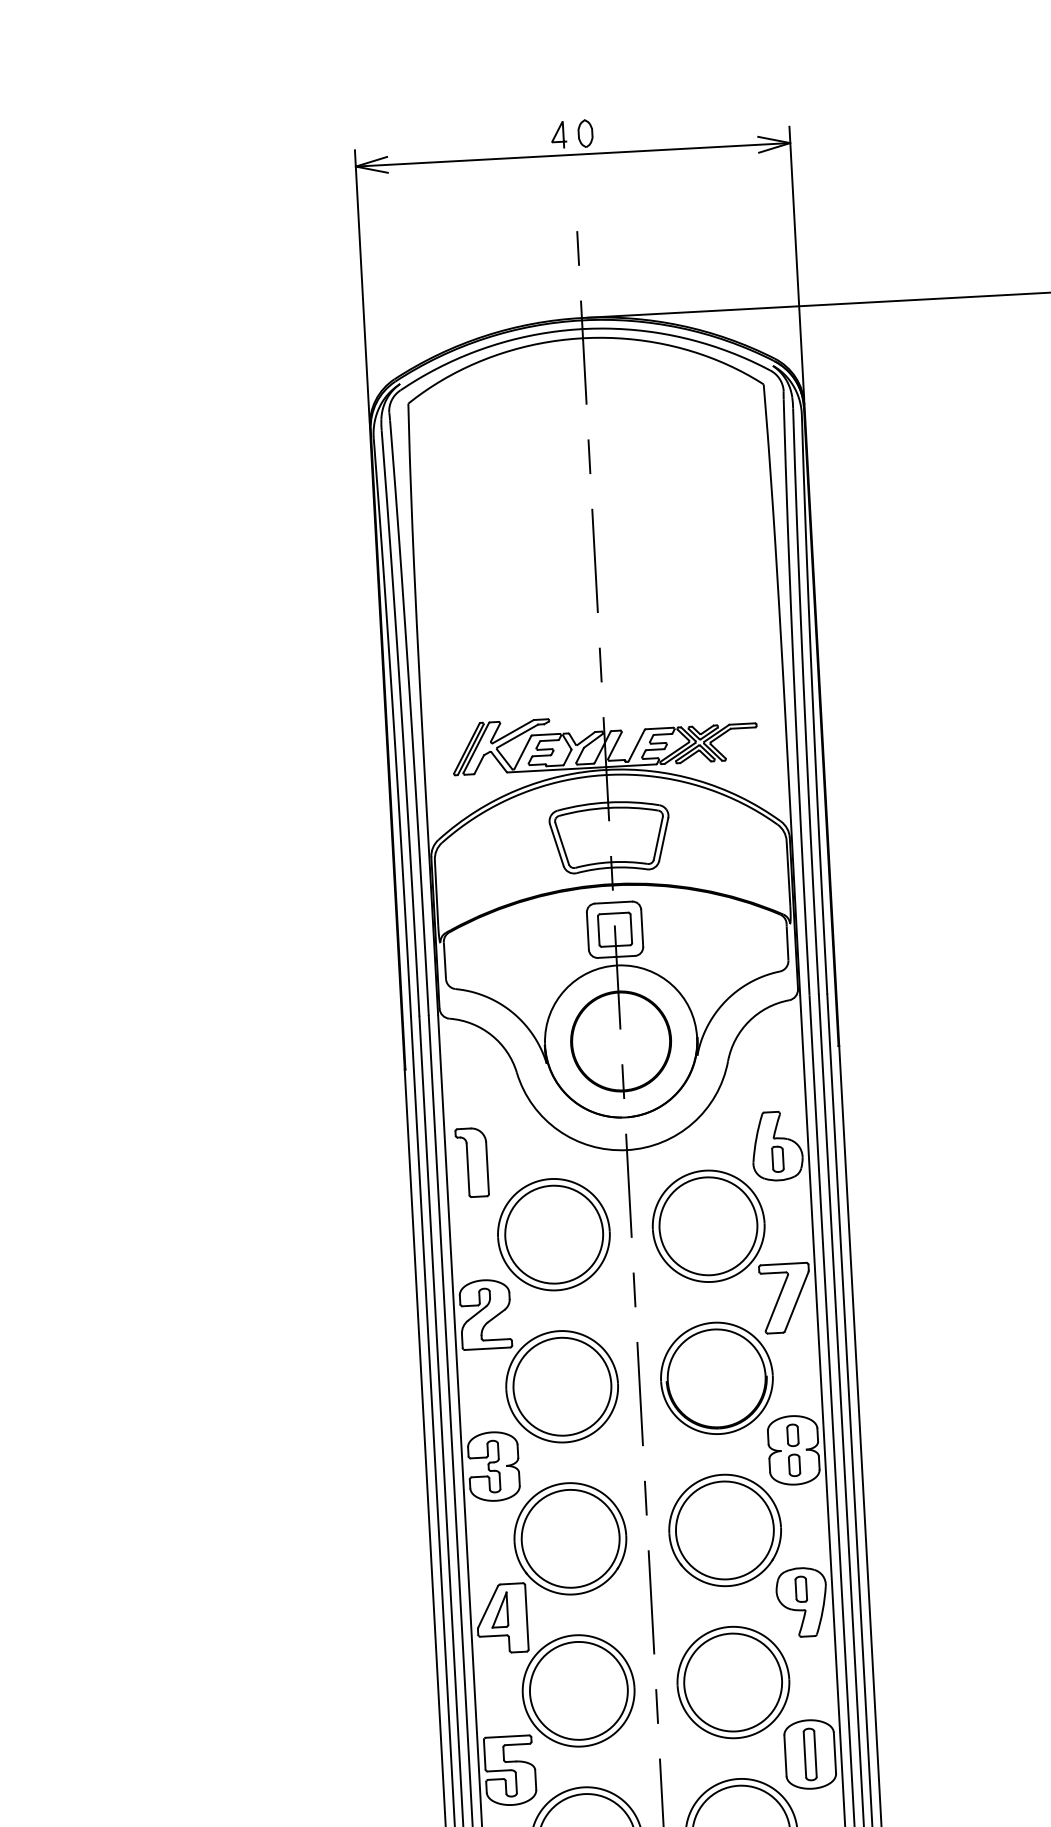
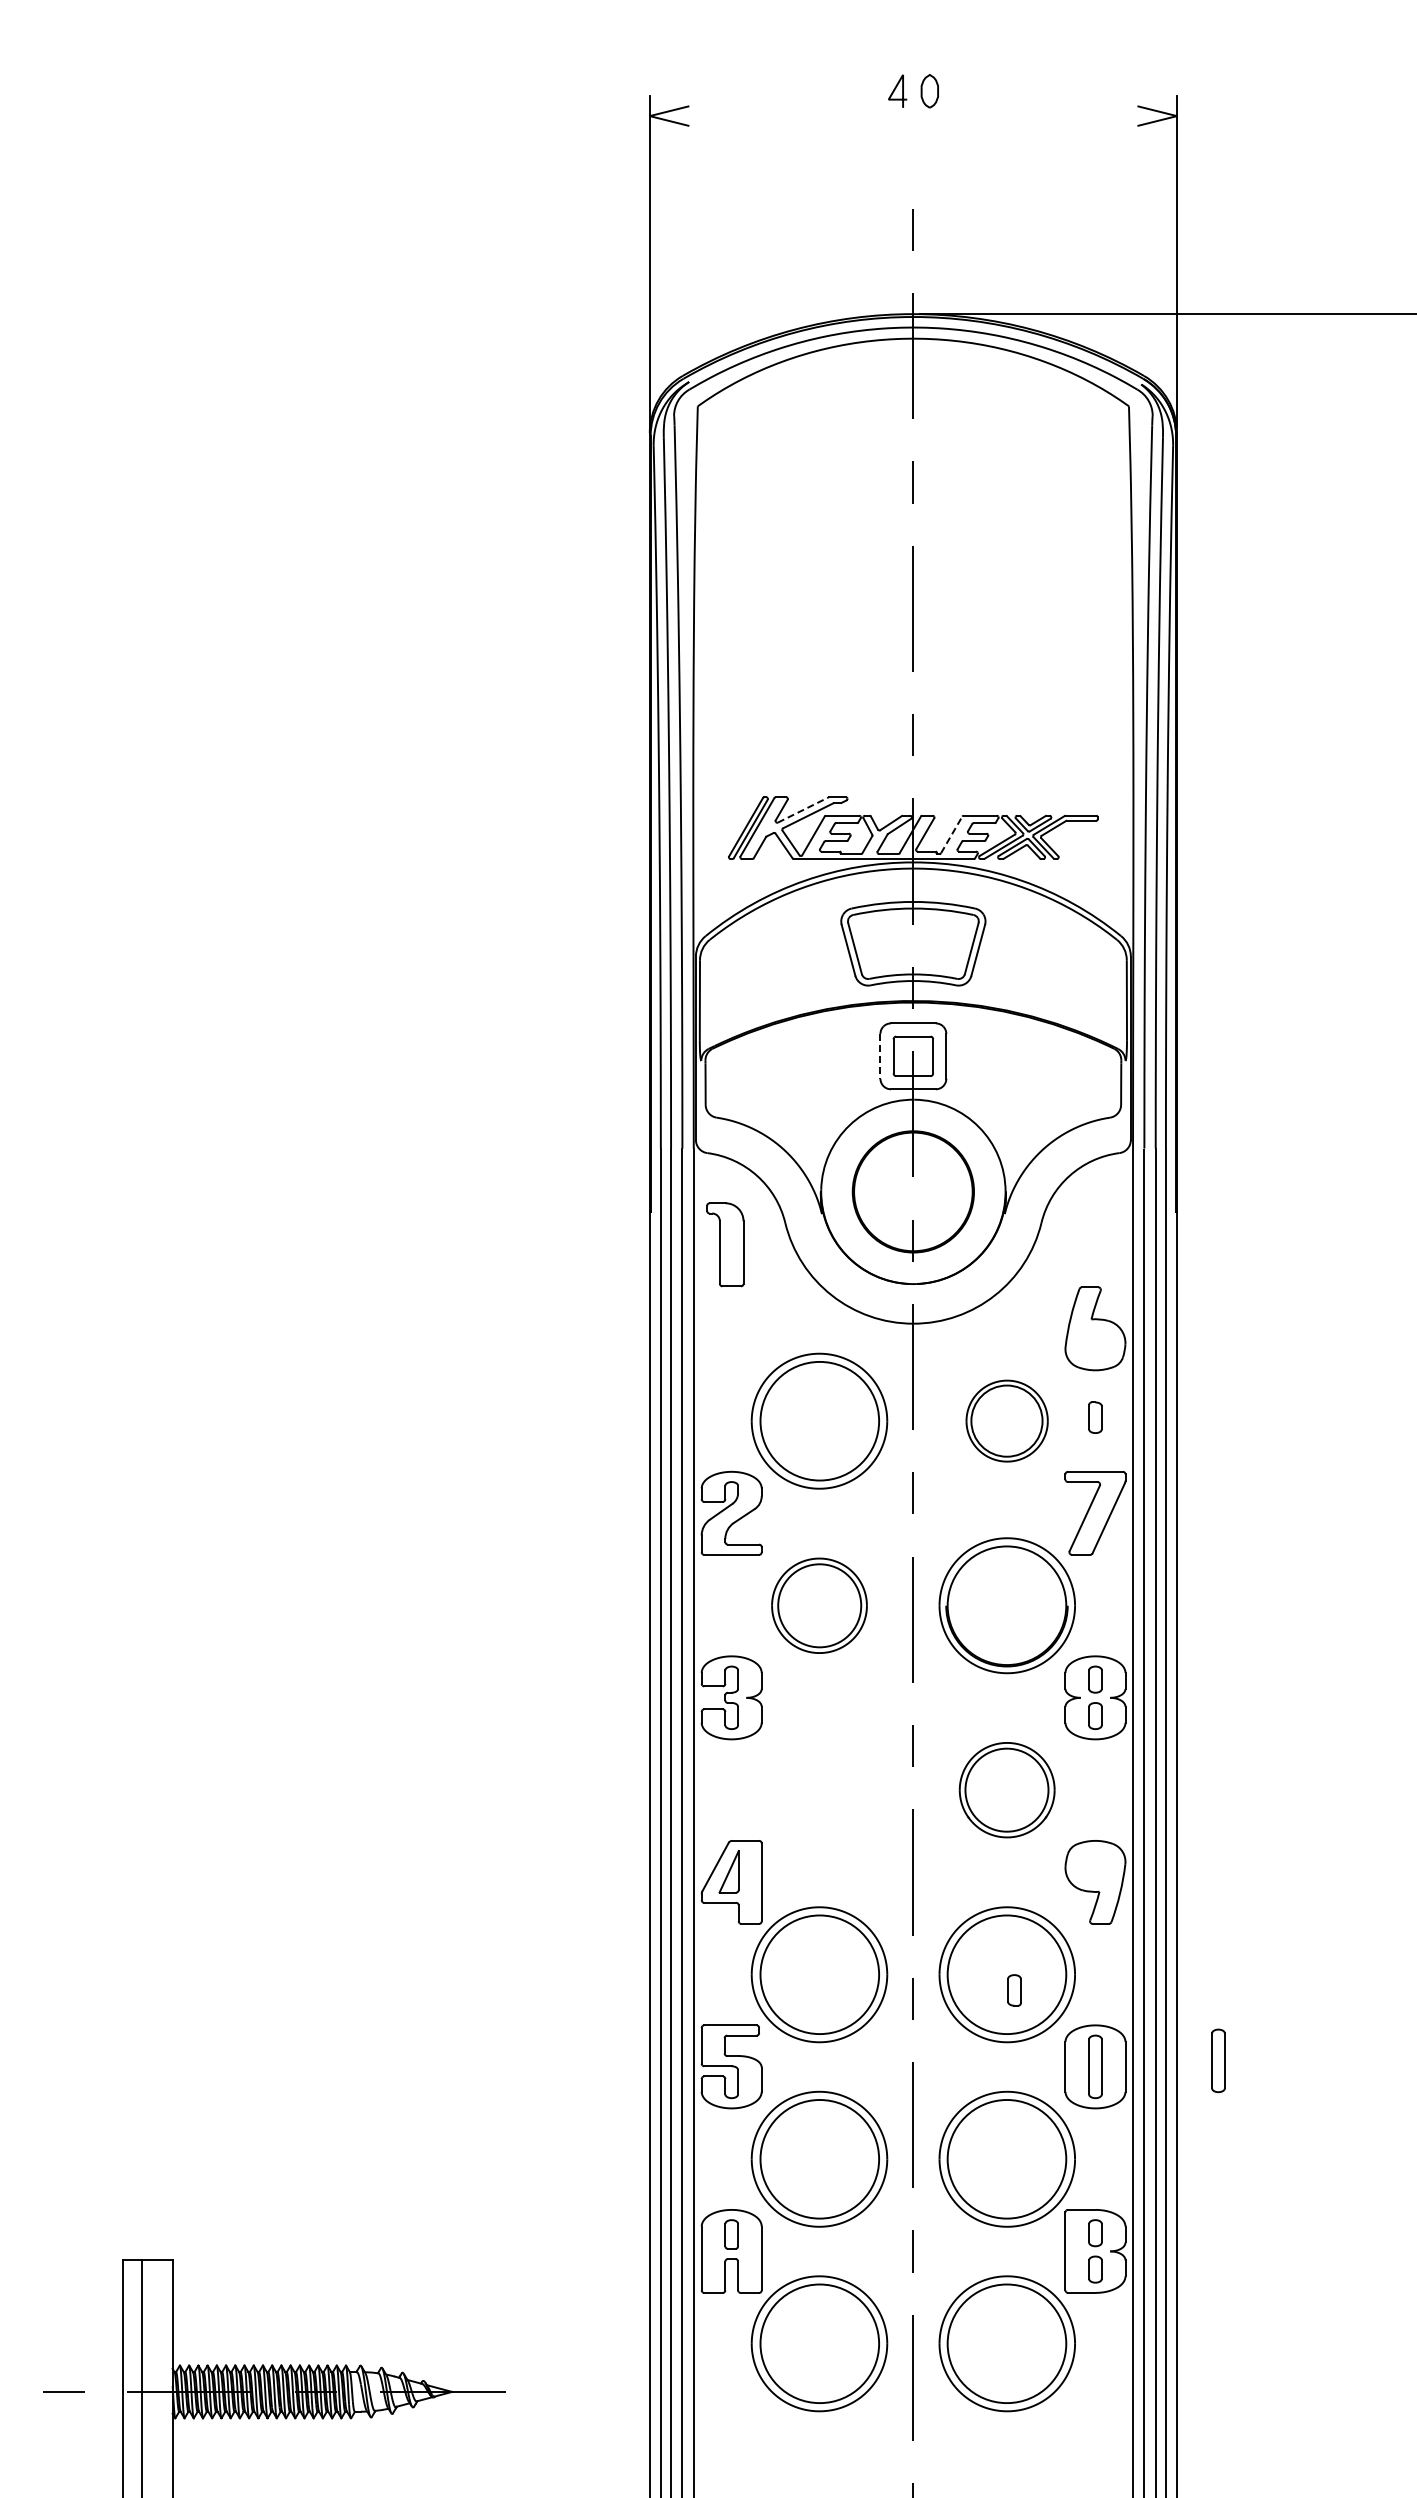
line: (572, 155) -> (912, 116), removed
line: (513, 731) -> (803, 809), solid -> dashed
line: (636, 745) -> (951, 834), solid -> dashed
line: (587, 931) -> (880, 1056), solid -> dashed
part: (777, 1159) -> (1095, 1417), moved
part: (472, 1162) -> (725, 1244), moved
part: (708, 1225) -> (1006, 1420), size x0.6
part: (562, 1386) -> (819, 1605), size x0.7
part: (724, 1529) -> (1006, 1789), size x0.7
part: (570, 1538) -> (819, 1789), removed
part: (801, 1589) -> (1014, 1990), moved
part: (911, 1743) -> (1218, 2060), added

